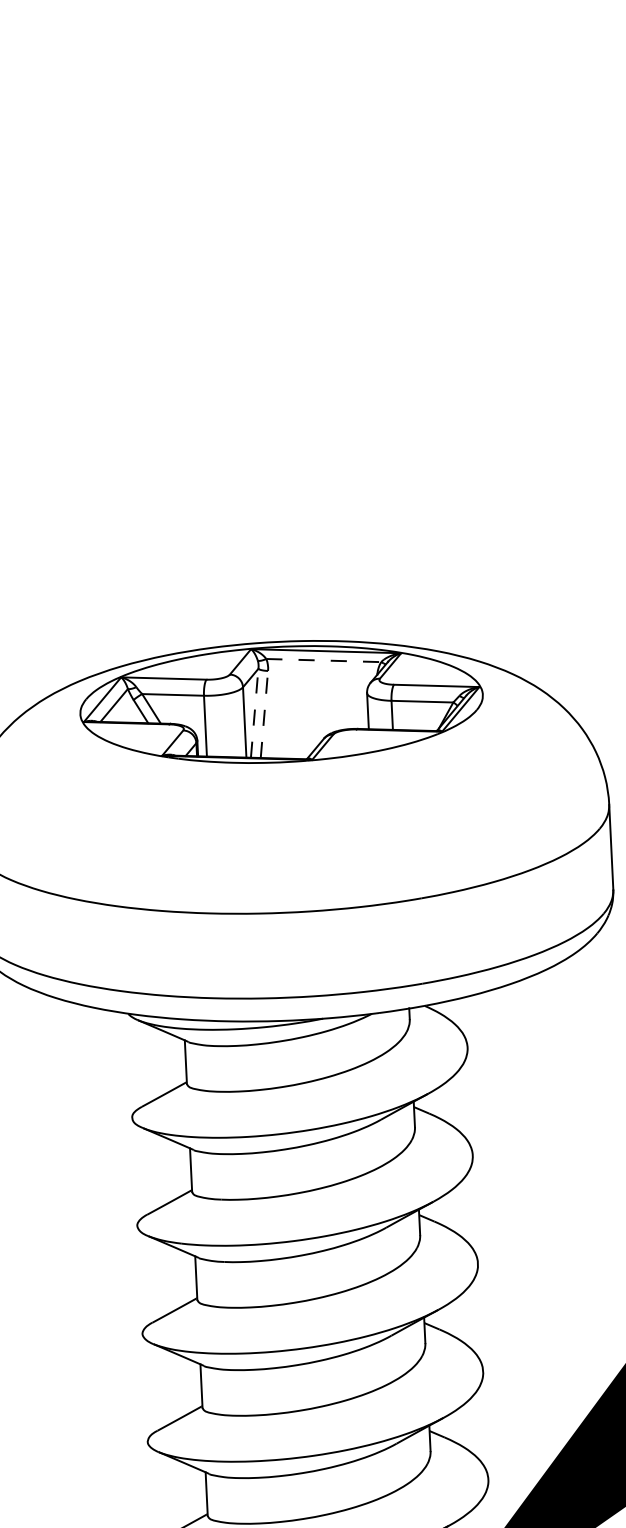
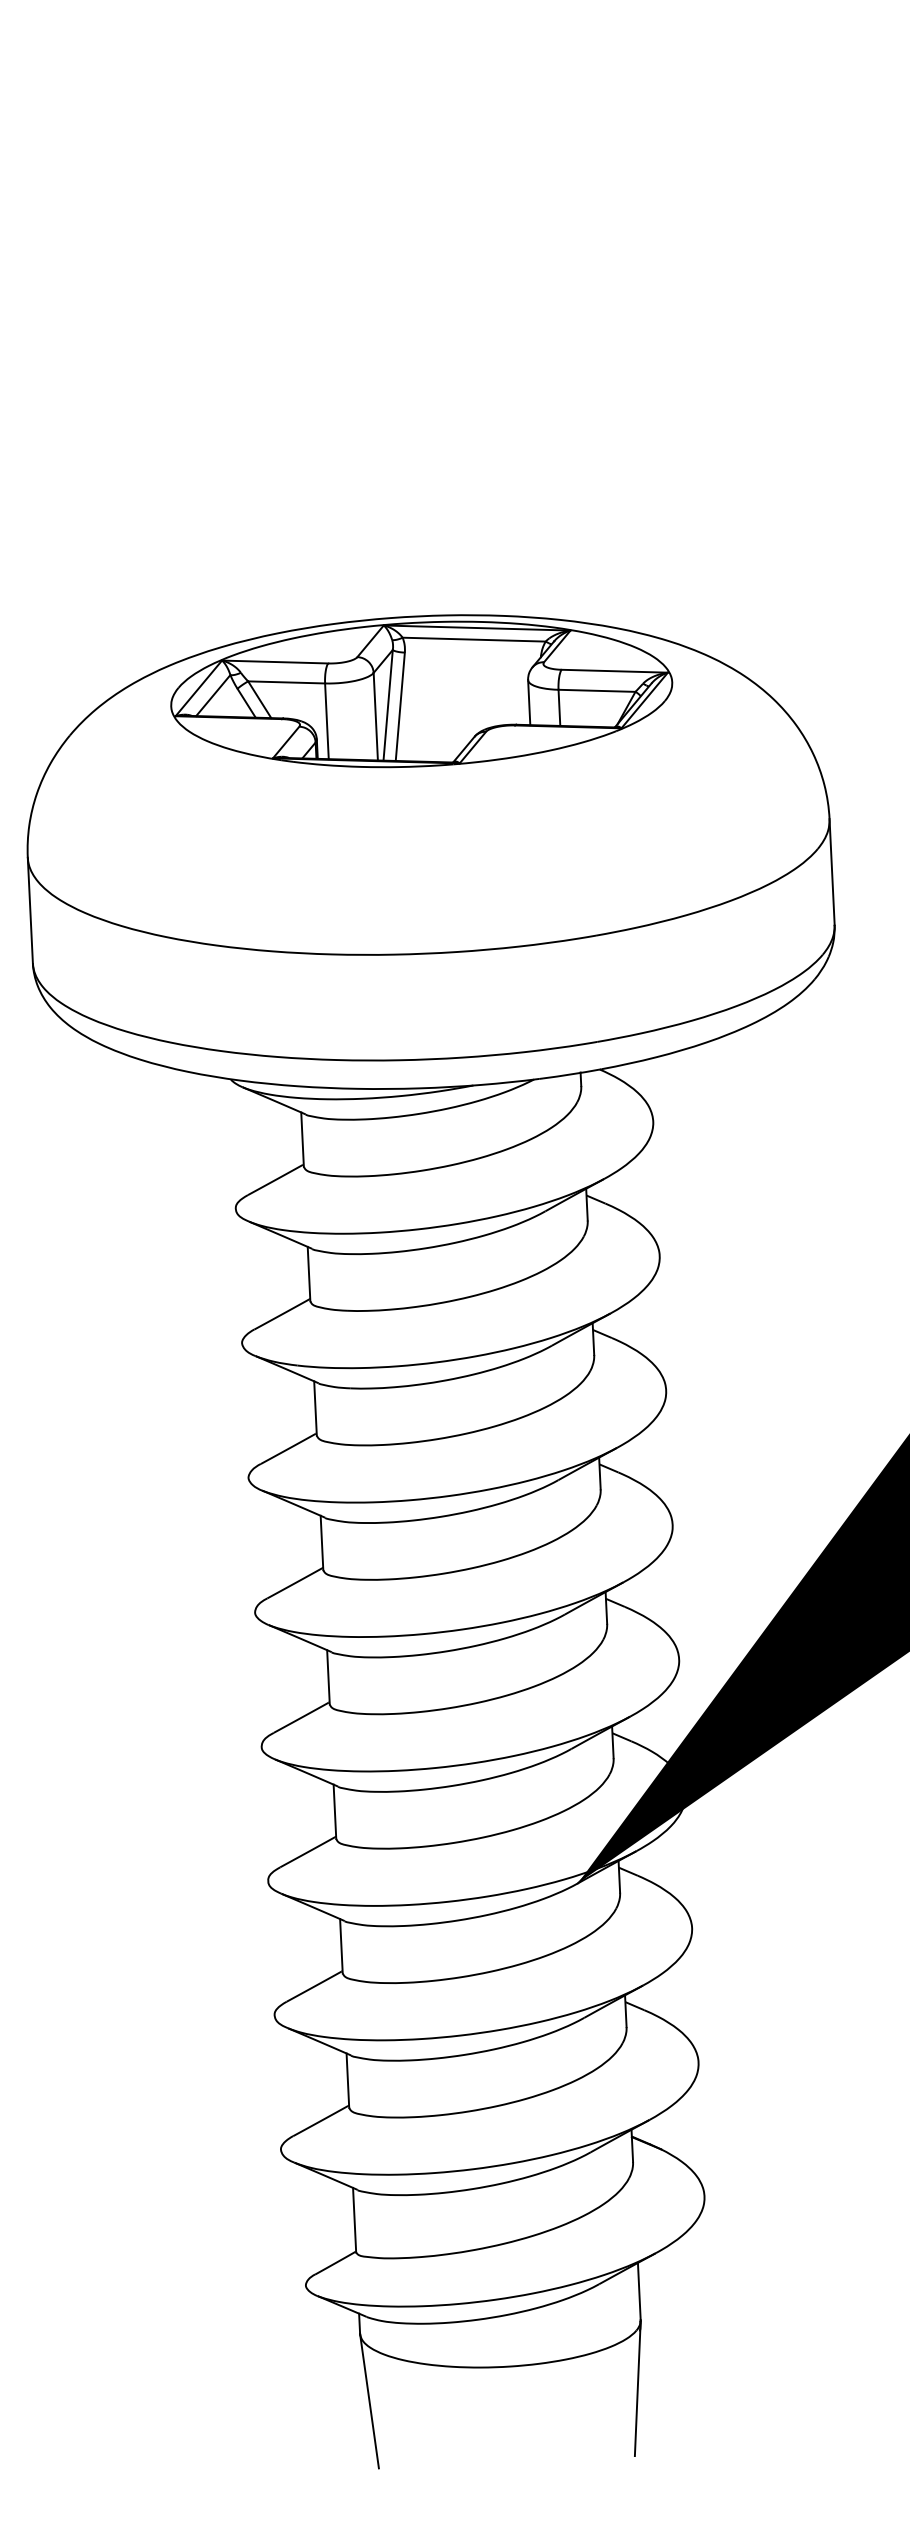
line: (324, 660) -> (474, 639), dashed -> solid
line: (254, 713) -> (388, 705), dashed -> solid
line: (264, 714) -> (400, 706), dashed -> solid

